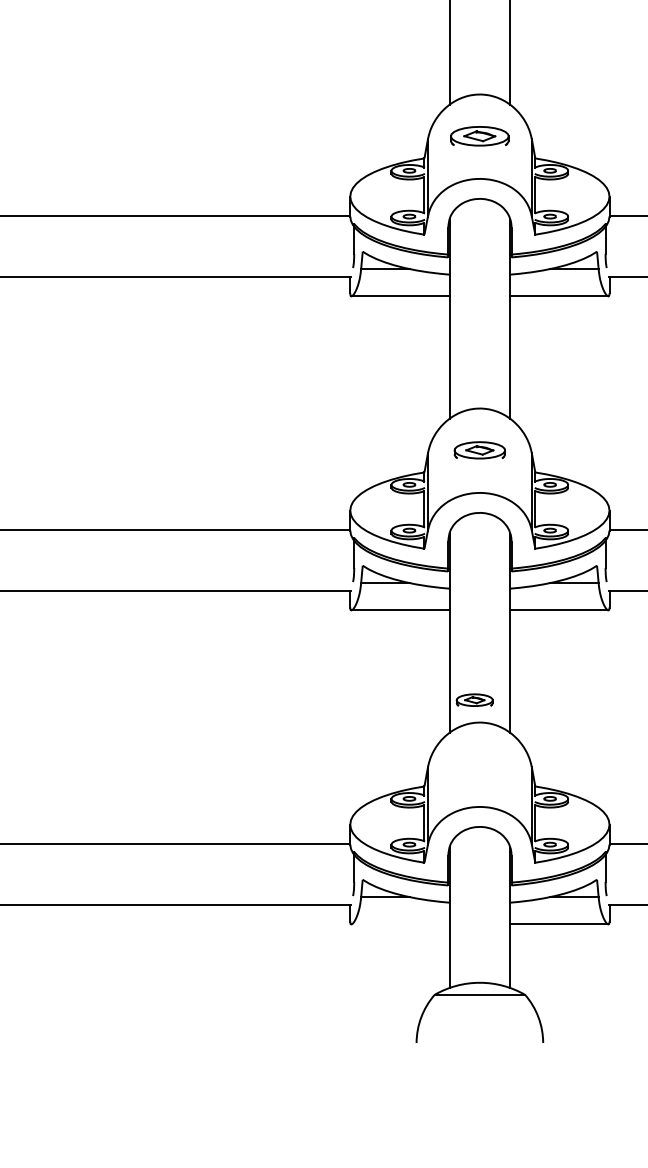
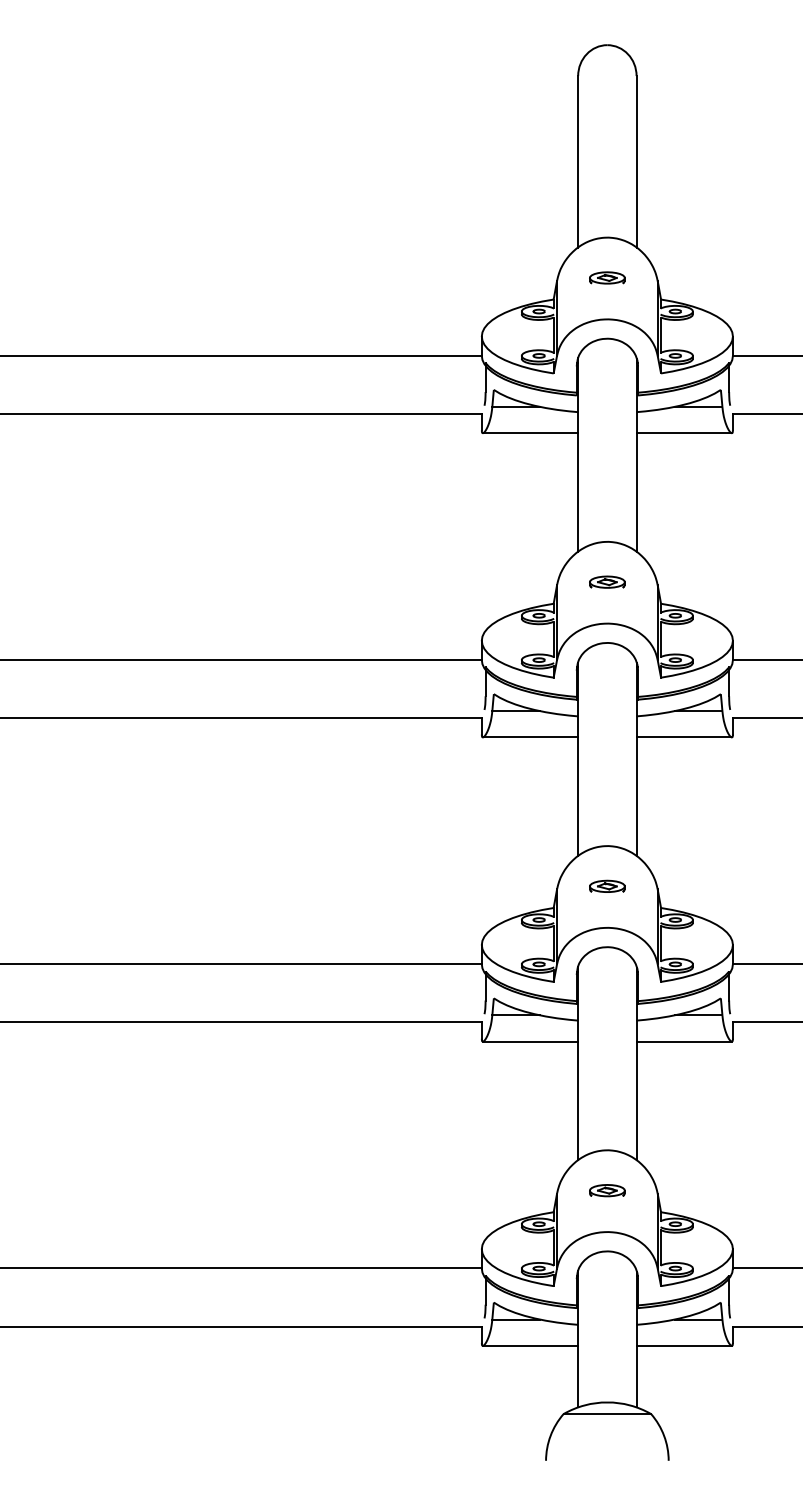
part: (480, 135) -> (607, 581), size x0.62
part: (480, 449) -> (607, 885), size x0.71
part: (474, 700) -> (607, 1190), moved
line: (400, 924) -> (530, 1345), added

